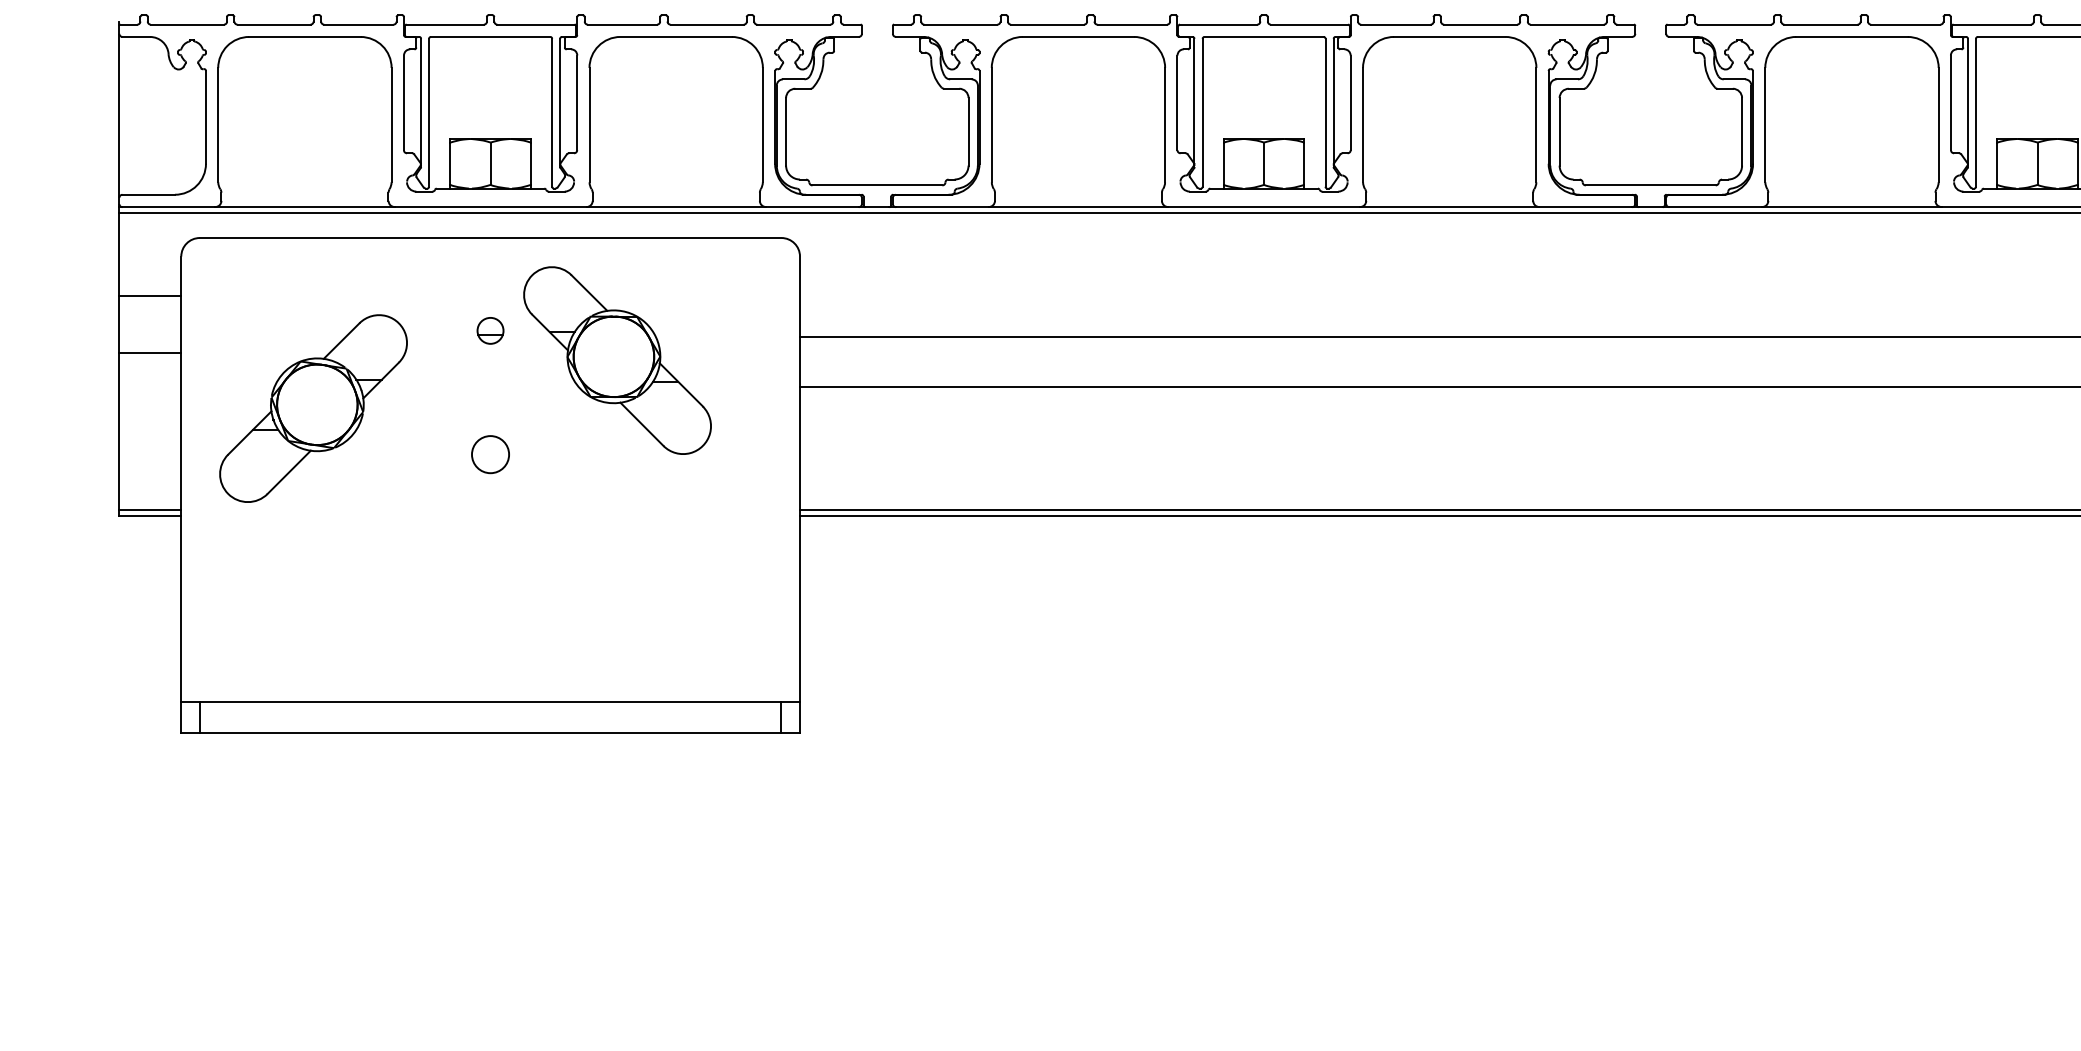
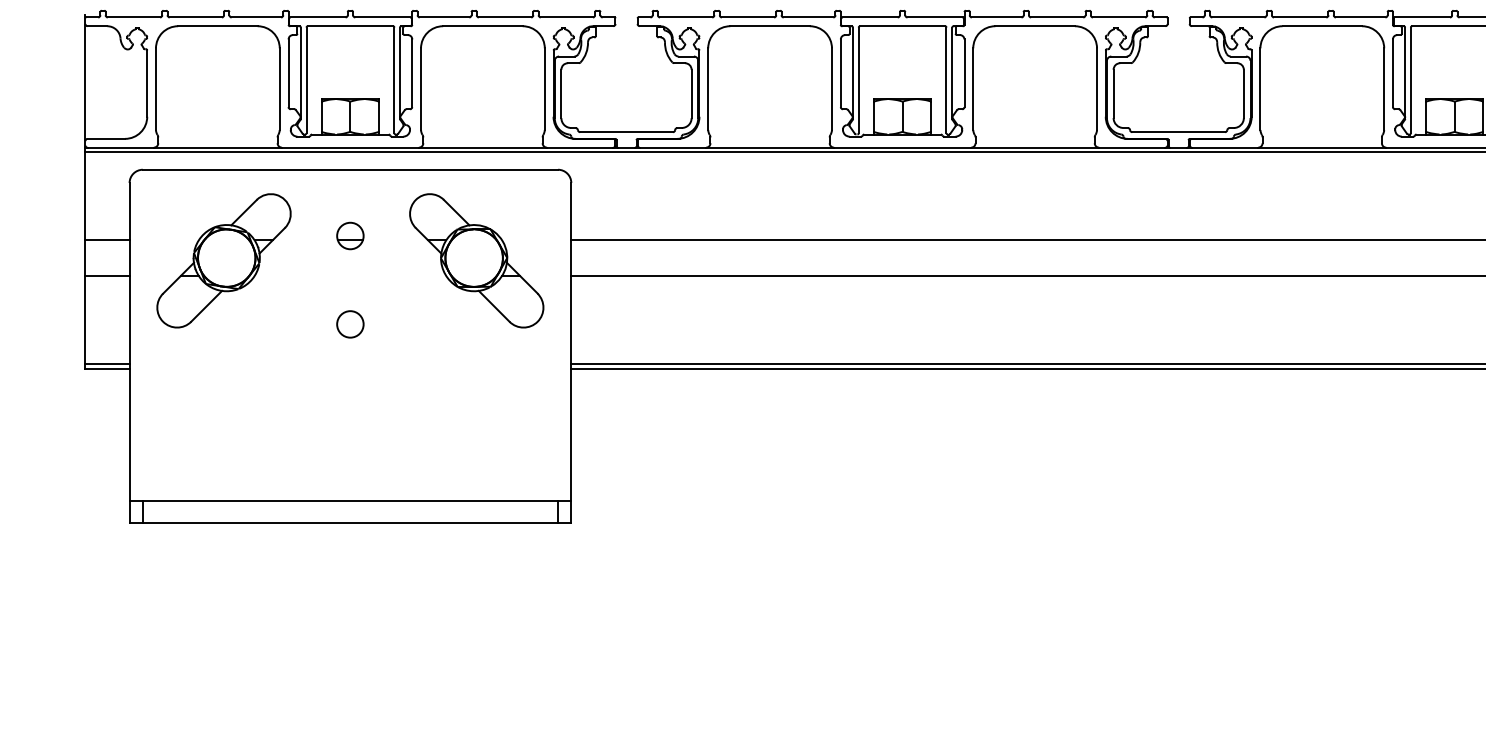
line: (150, 295) -> (107, 240), moved
part: (490, 330) -> (350, 235), size x1.43
line: (150, 352) -> (107, 275), moved
part: (617, 360) -> (476, 260), moved
part: (313, 408) -> (223, 260), moved

